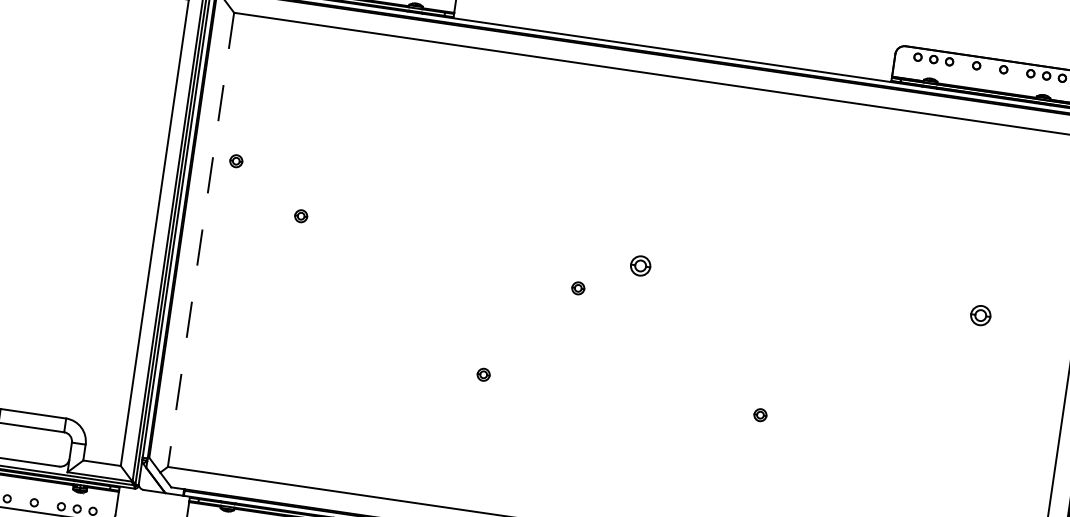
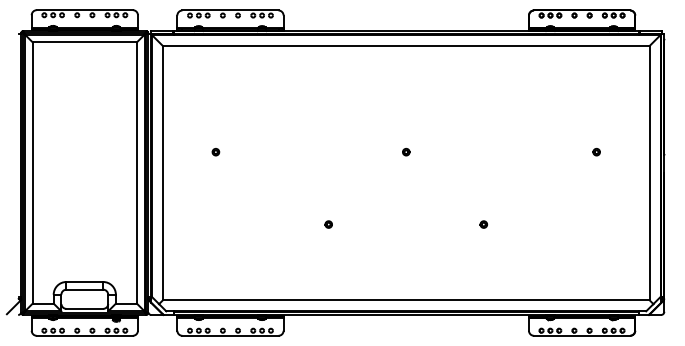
part: (235, 161) -> (175, 127), removed
line: (200, 240) -> (162, 173), dashed -> solid
part: (641, 264) -> (406, 151), size x0.62
part: (577, 288) -> (373, 169), removed
part: (980, 314) -> (596, 151), size x0.62

